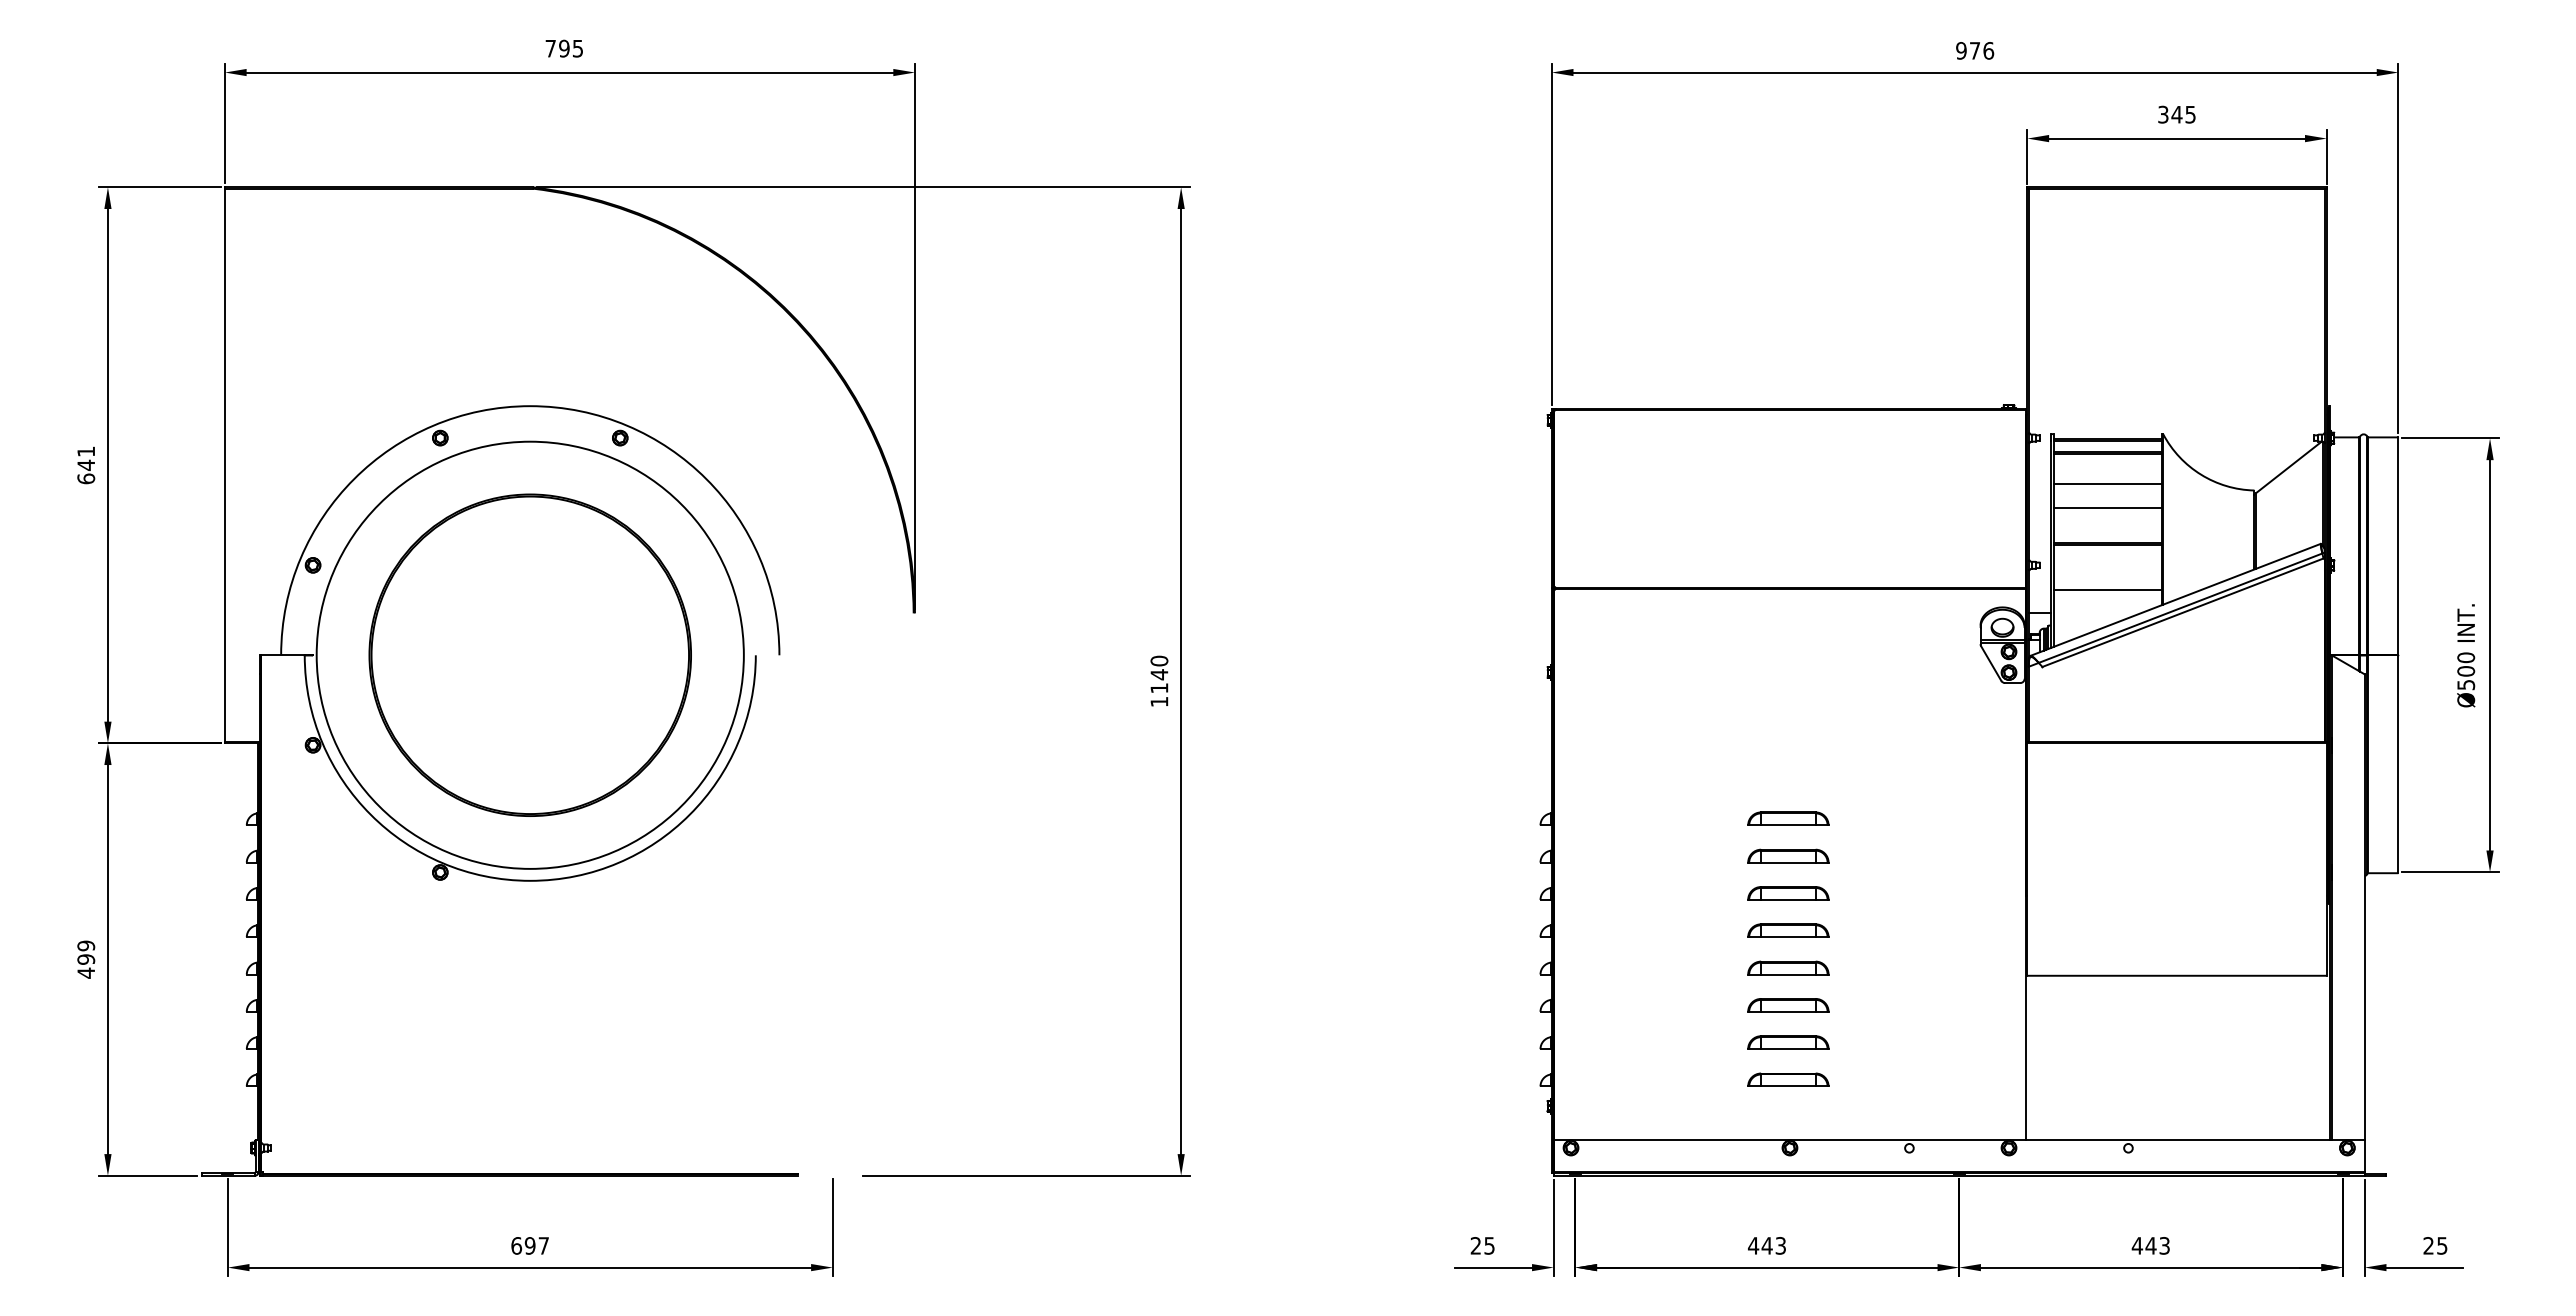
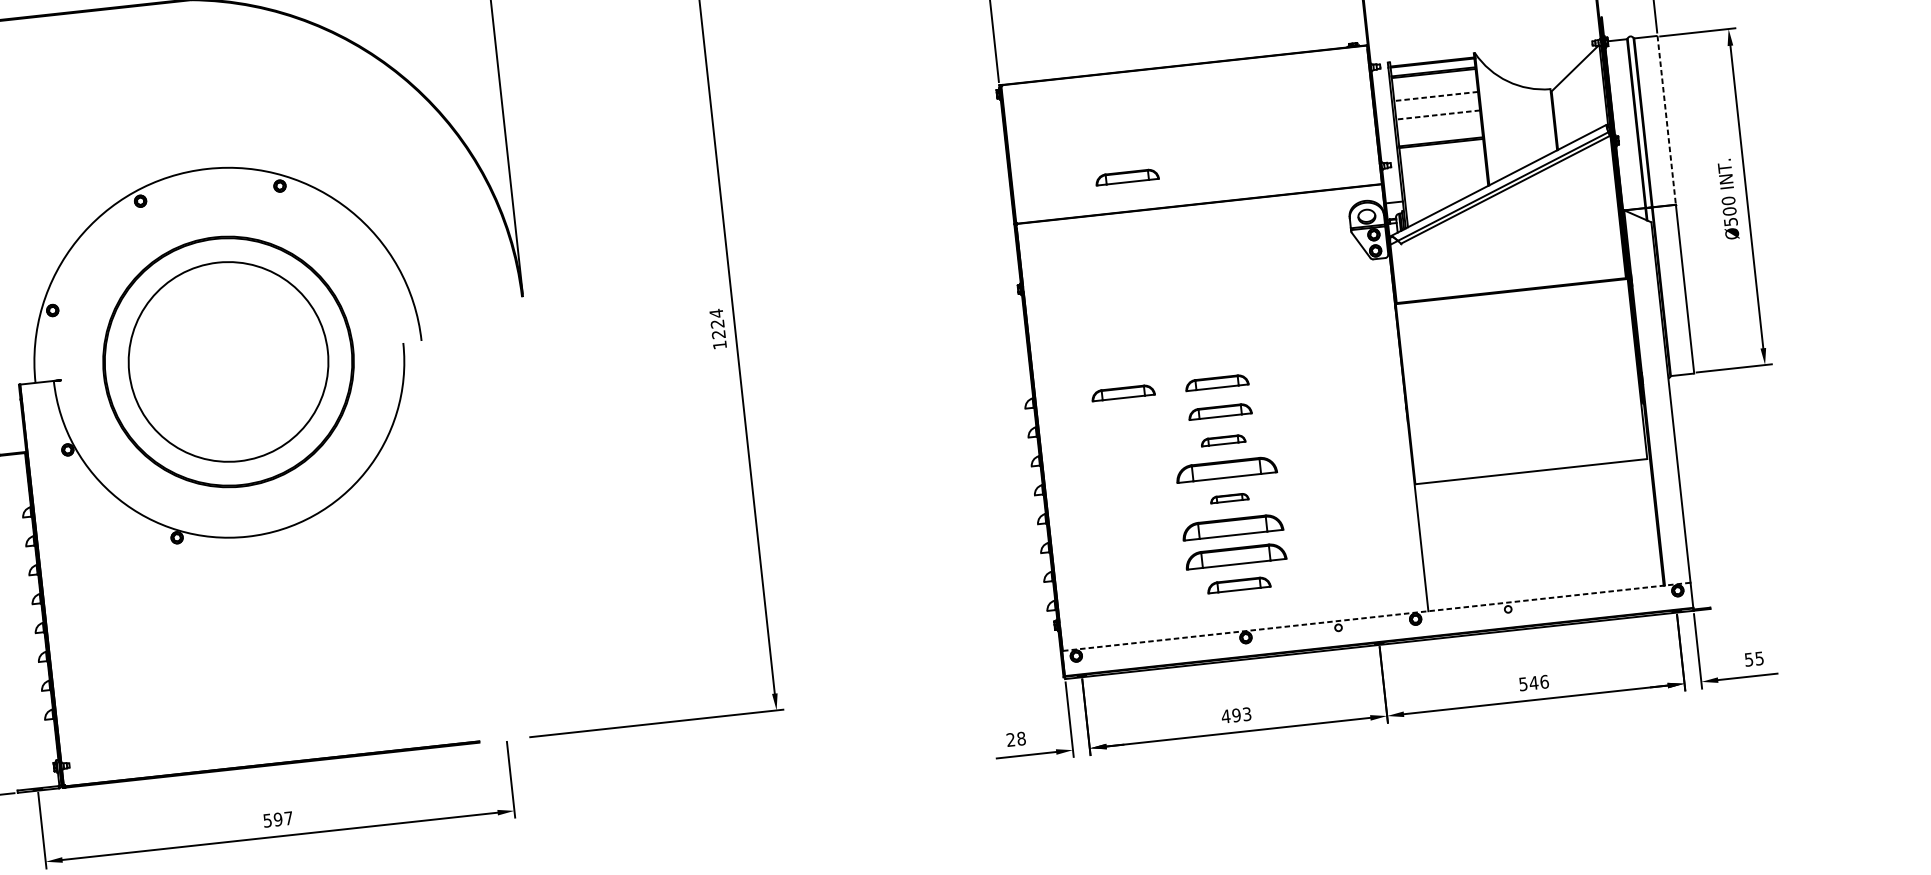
line: (2107, 483) -> (1436, 96), solid -> dashed
line: (2107, 507) -> (1438, 114), solid -> dashed
part: (1702, 543) -> (1127, 176), added
line: (2398, 546) -> (1666, 120), solid -> dashed
line: (2107, 590) -> (1445, 179), removed
circle: (529, 654) -> (227, 361), size x0.6
text: (1159, 674) -> (717, 323), 1140 -> 1224
part: (1667, 818) -> (1123, 392), added
part: (1788, 893) -> (1223, 440), size x0.7
part: (1788, 930) -> (1226, 469), size x1.6
part: (1788, 967) -> (1229, 497), size x0.6
part: (1788, 1005) -> (1232, 527), size x1.6
part: (1788, 1042) -> (1235, 556), size x1.6
line: (1959, 1139) -> (1376, 616), solid -> dashed
text: (516, 1245) -> (267, 820), 697 -> 597
text: (1489, 1245) -> (1021, 738), 25 -> 28
text: (1766, 1245) -> (1235, 715), 443 -> 493
text: (2150, 1245) -> (1533, 682), 443 -> 546
text: (2428, 1245) -> (1748, 659), 25 -> 55

